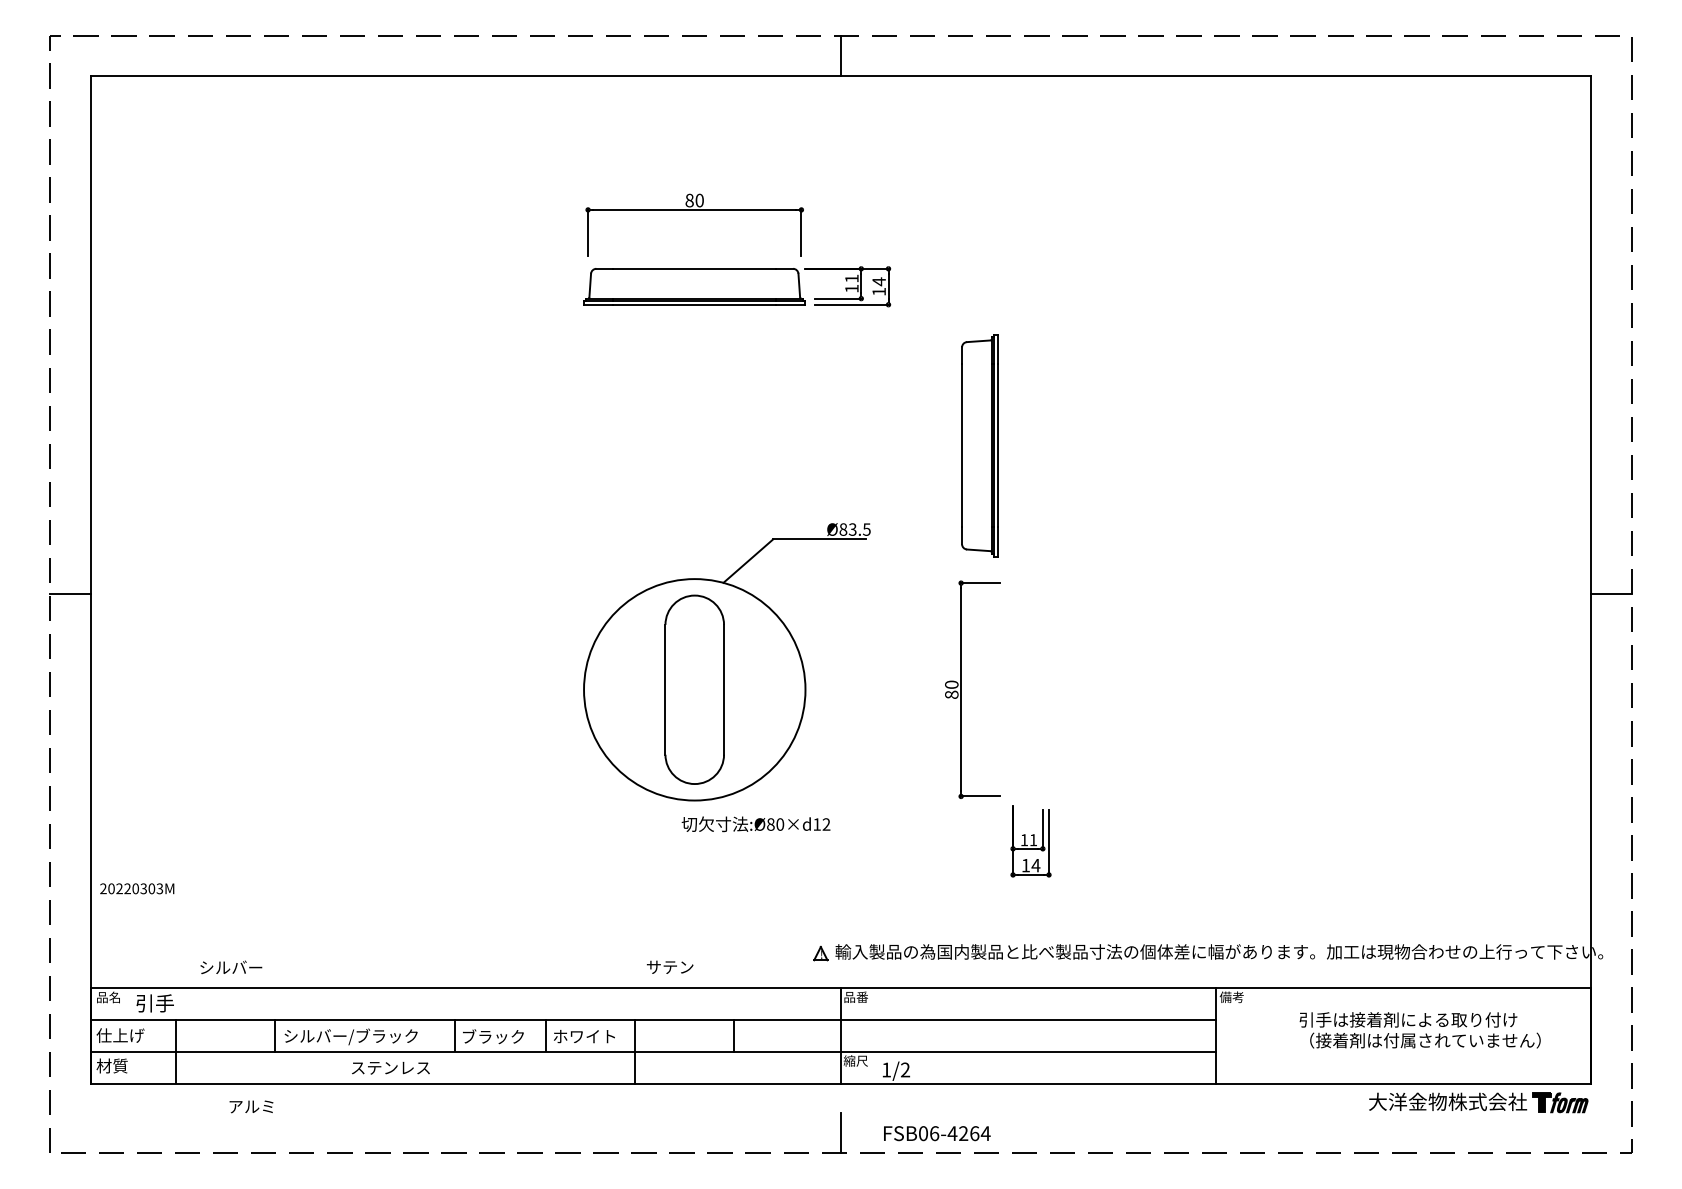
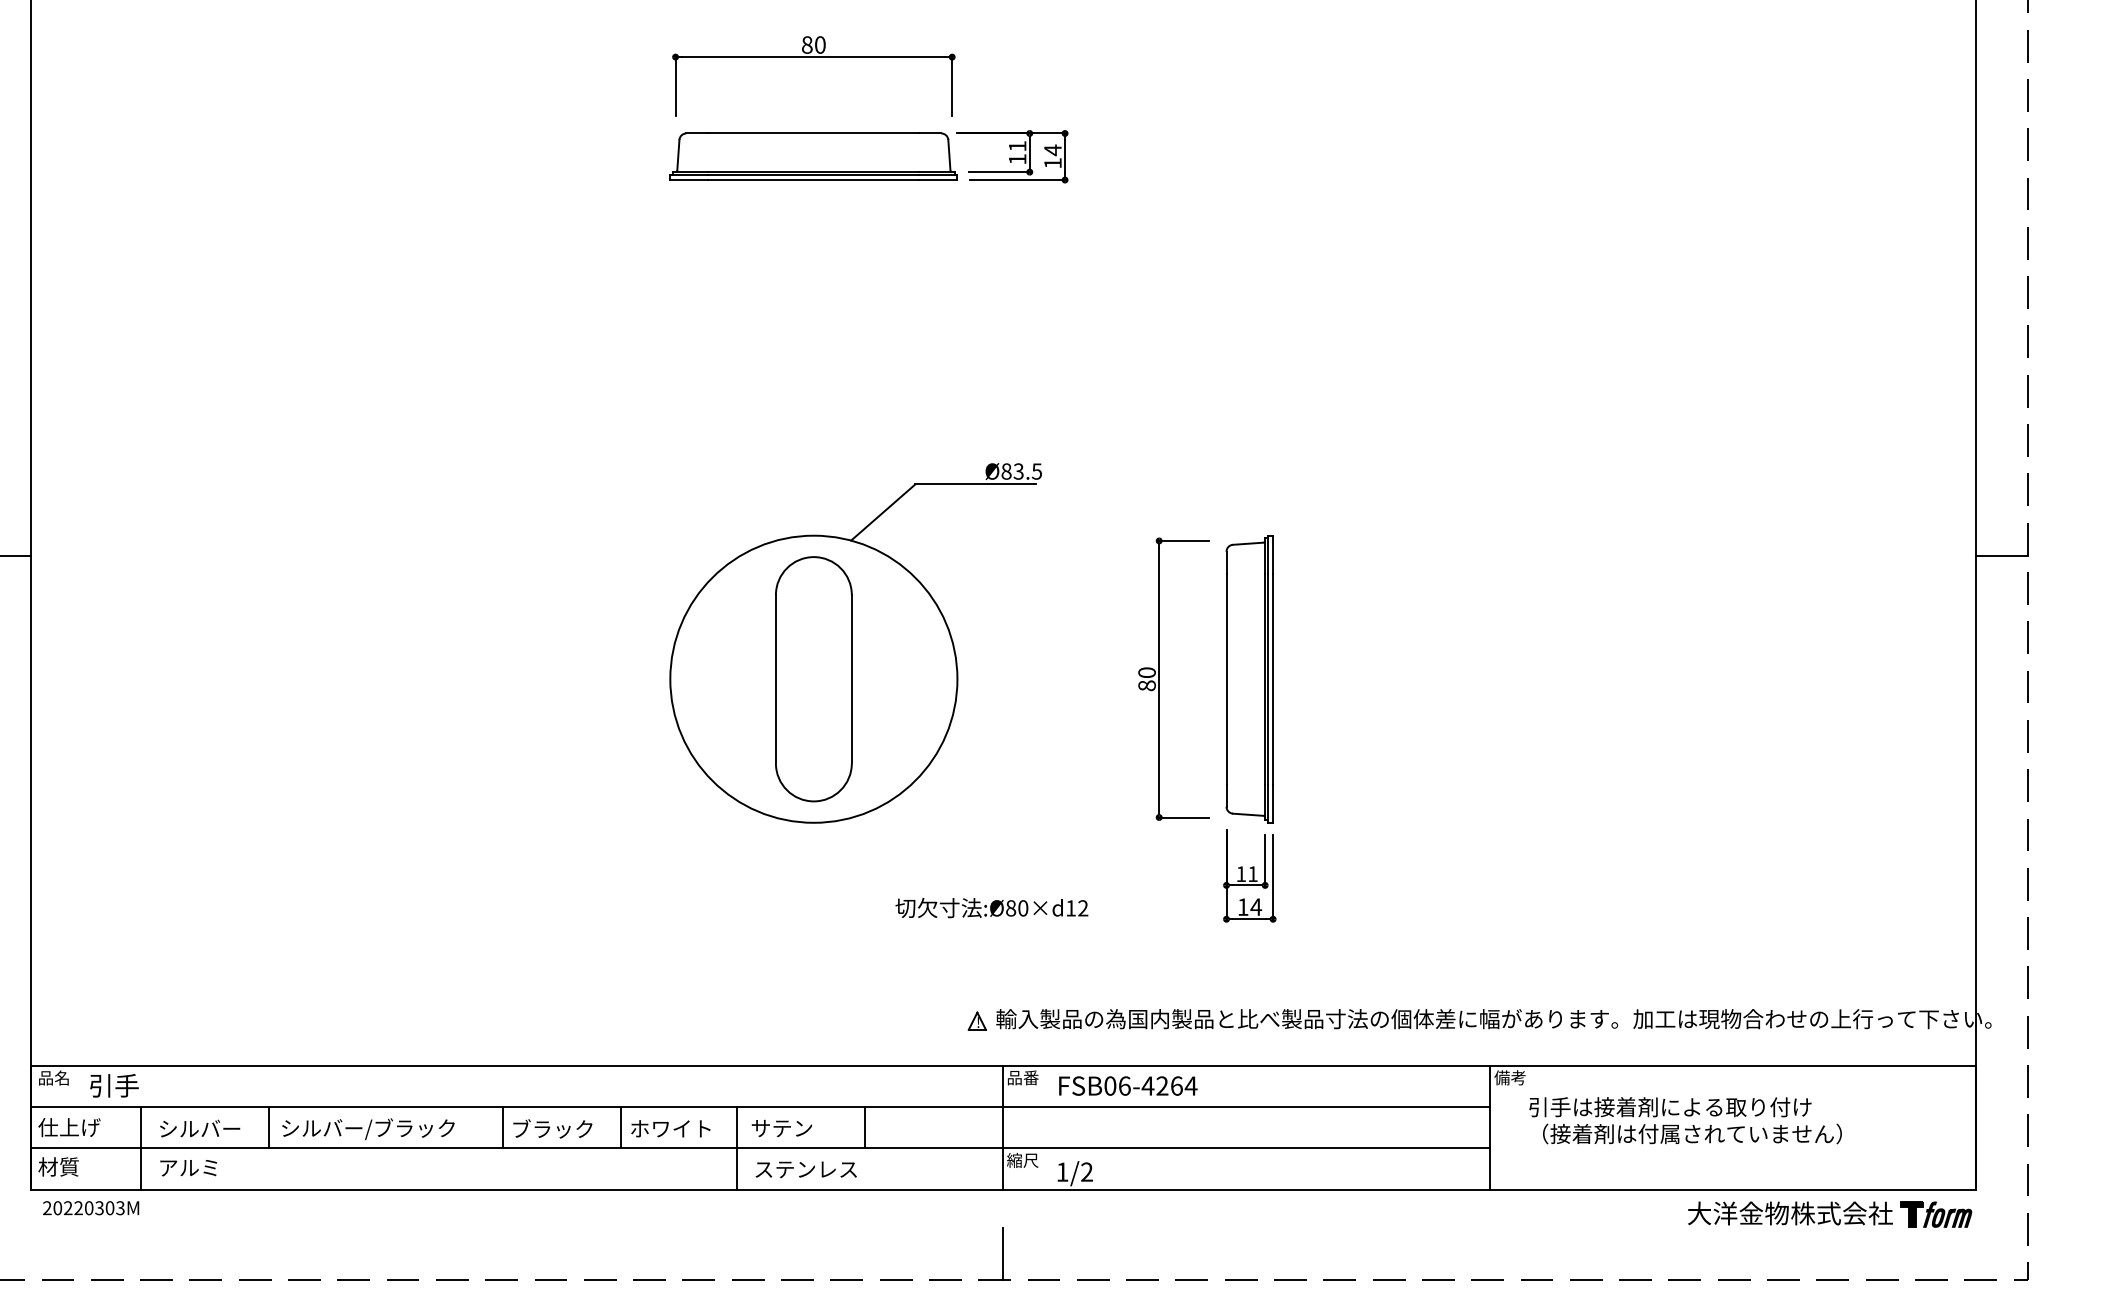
part: (979, 445) -> (1249, 678), moved
text: (755, 824) -> (991, 908), moved
text: (137, 888) -> (91, 1207), moved
text: (670, 966) -> (782, 1127), moved
text: (231, 967) -> (200, 1128), moved
text: (1419, 1030) -> (1684, 1120), moved
text: (390, 1068) -> (805, 1170), moved
text: (251, 1106) -> (188, 1167), moved
text: (937, 1133) -> (1128, 1085), moved

